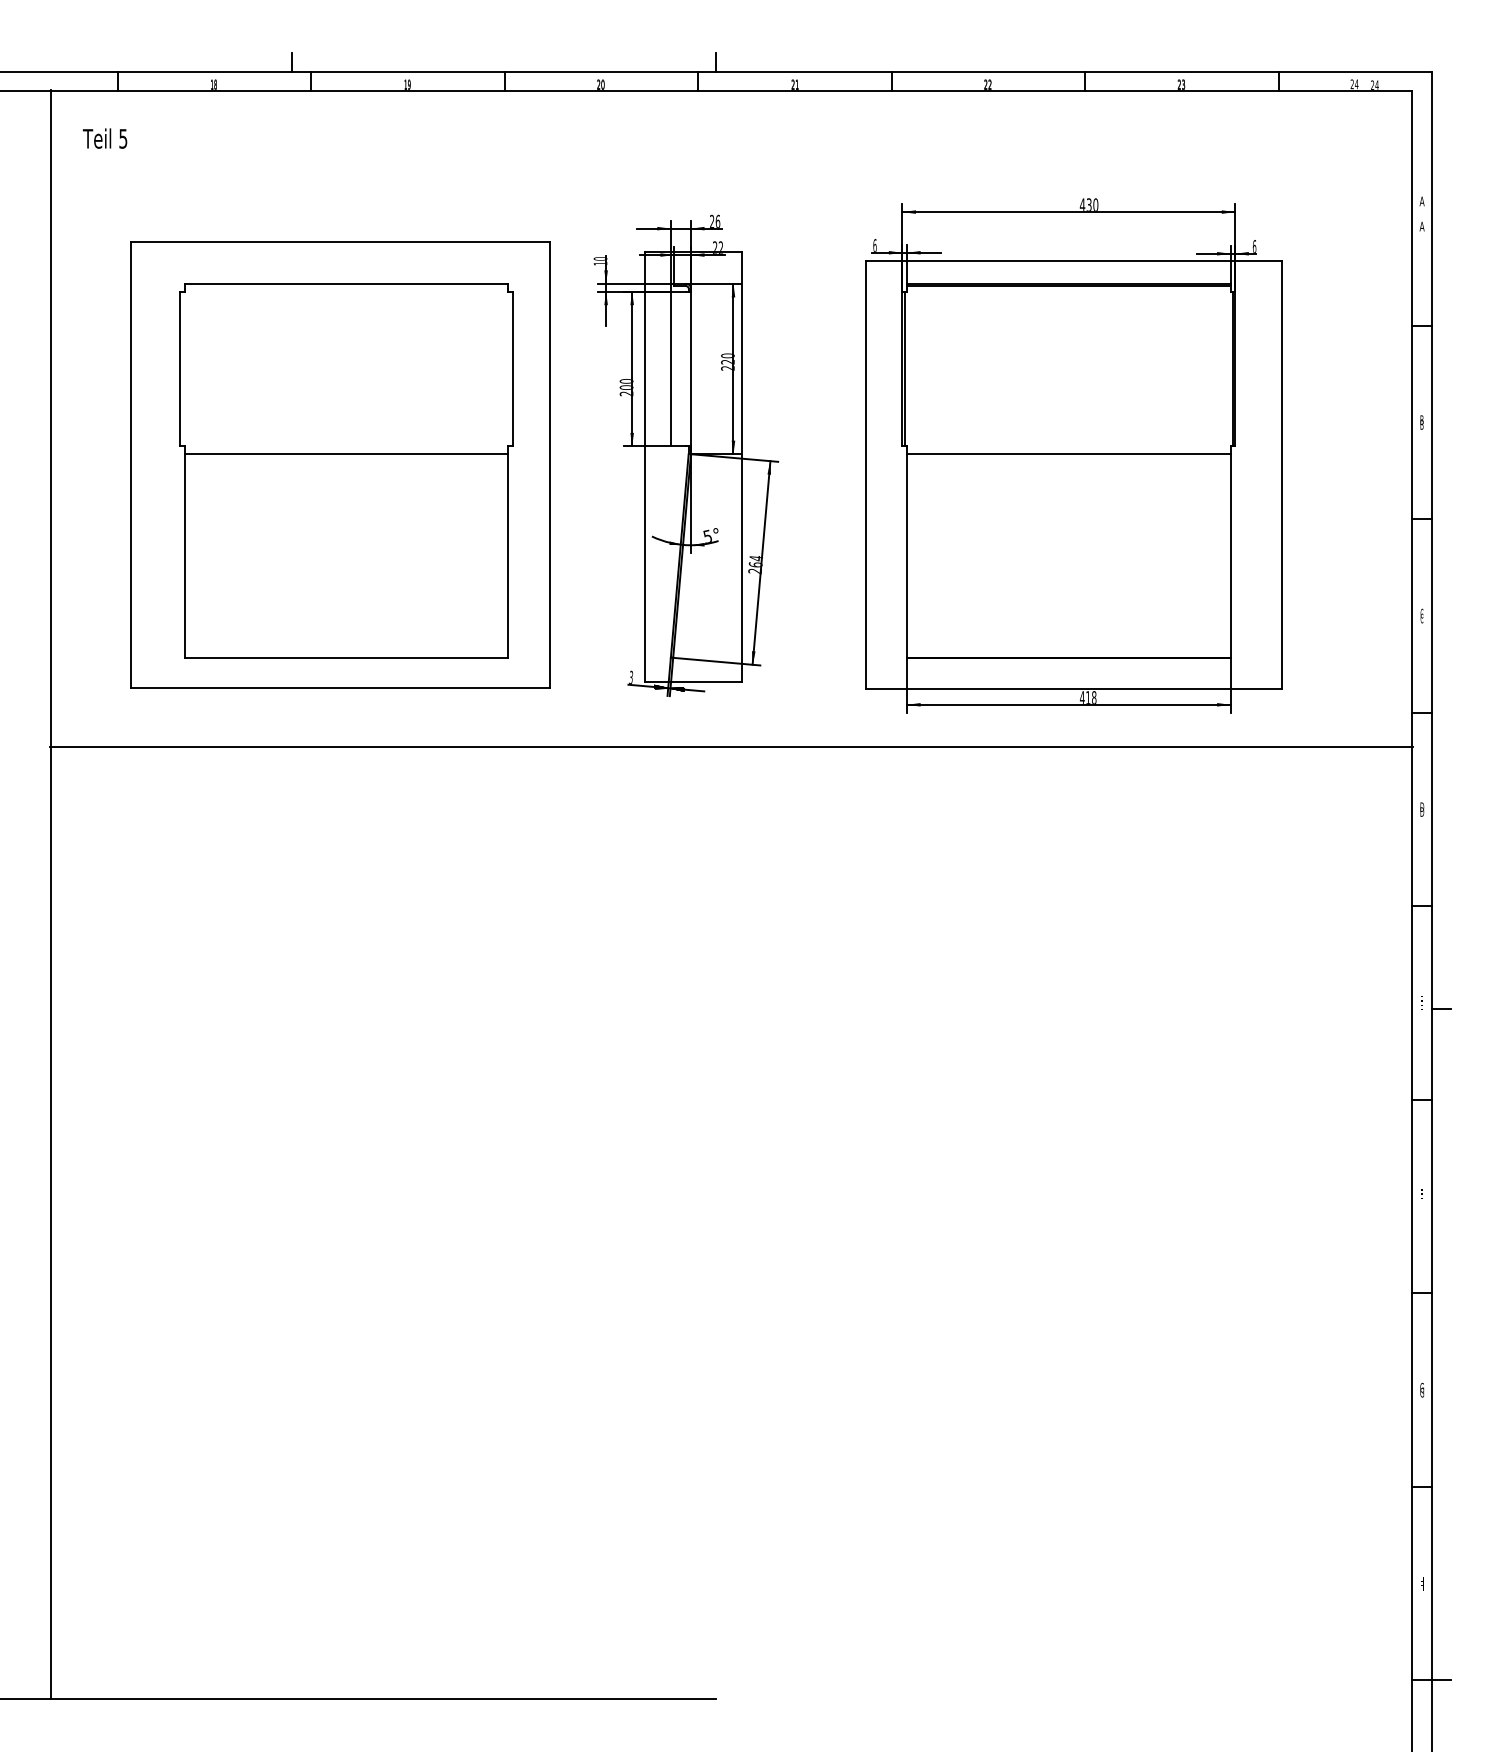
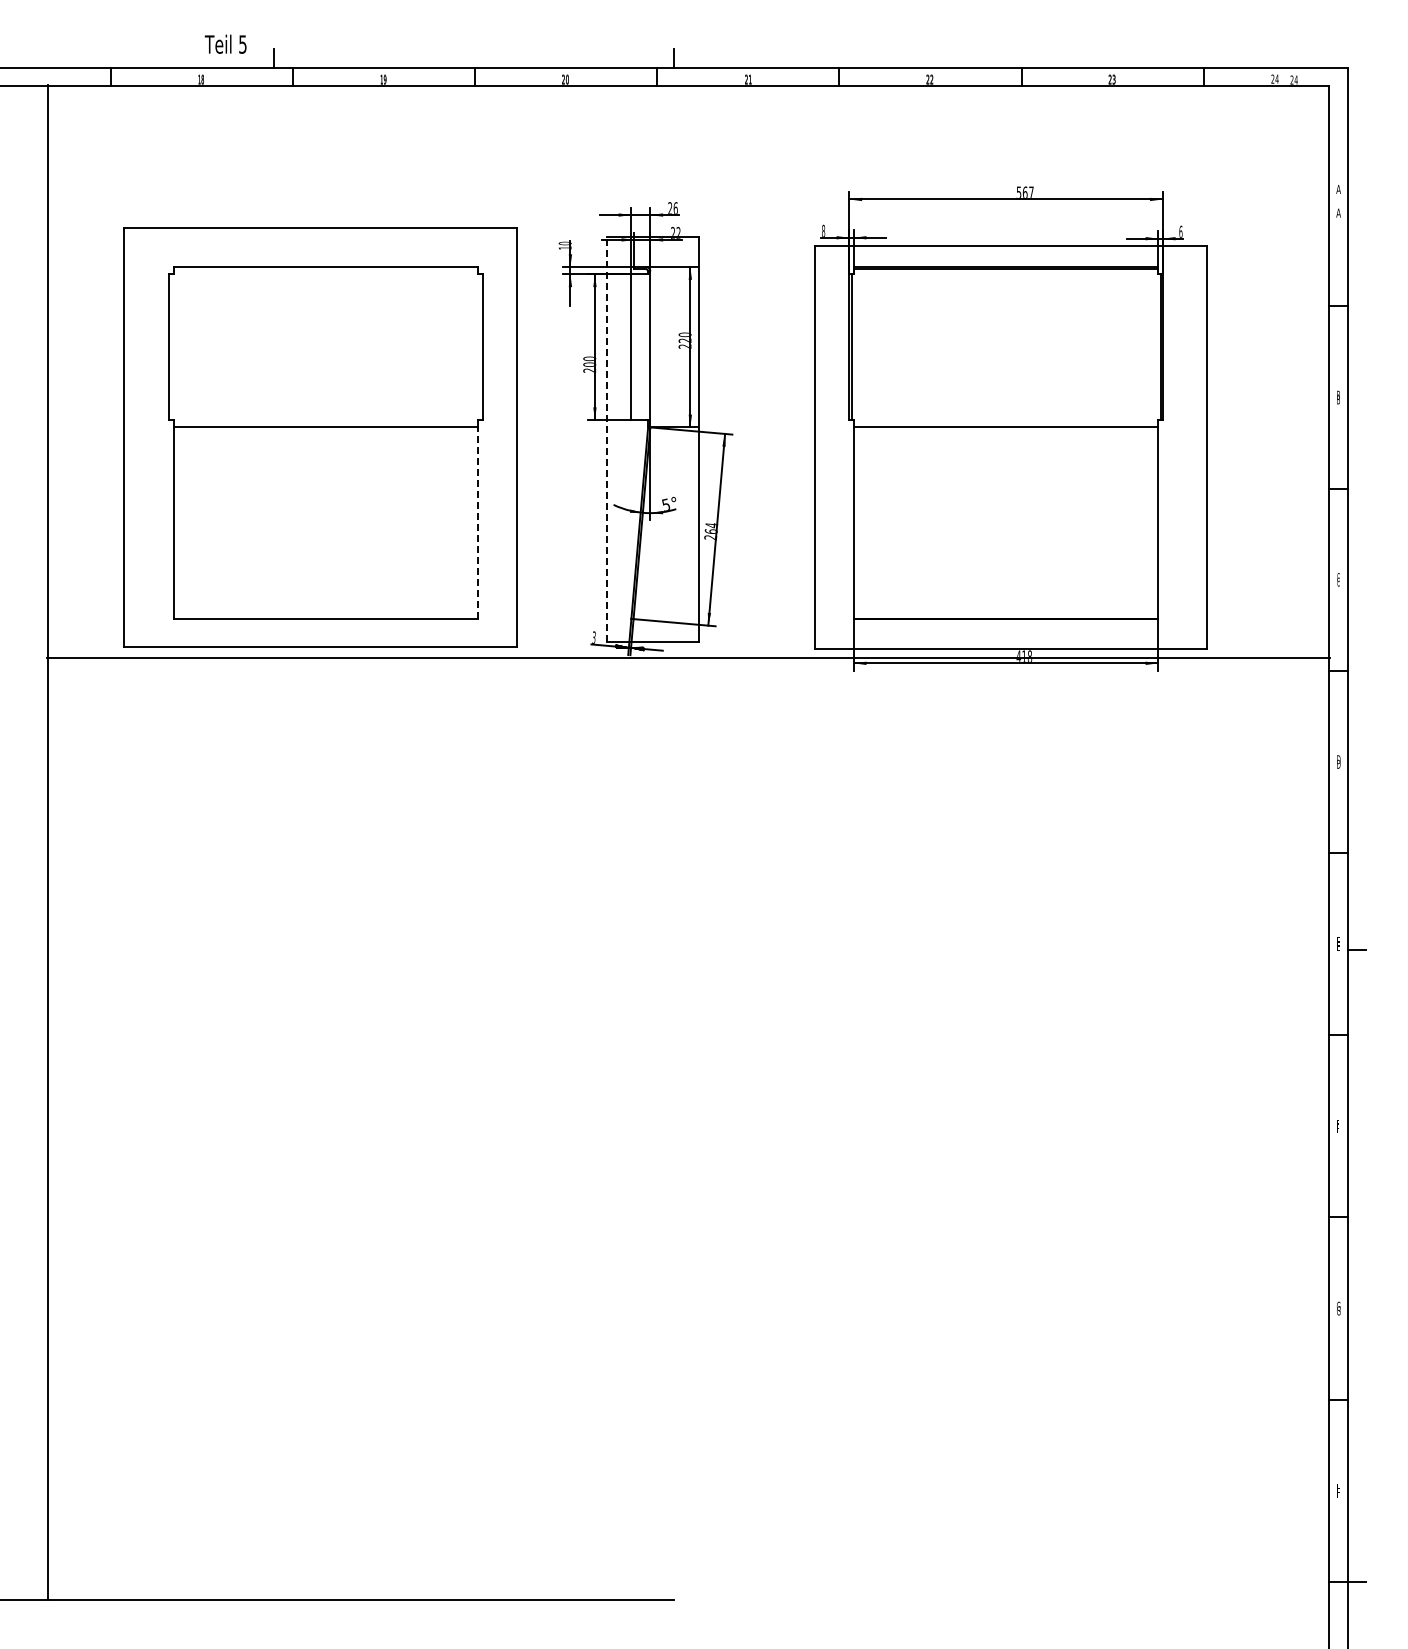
text: (104, 137) -> (225, 43), moved
text: (1088, 203) -> (1024, 191), 430 -> 567
text: (874, 245) -> (823, 230), 6 -> 8
line: (644, 465) -> (606, 438), solid -> dashed
line: (508, 556) -> (478, 523), solid -> dashed
line: (731, 746) -> (688, 657), moved

